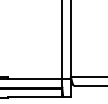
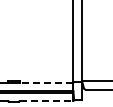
line: (35, 78) -> (46, 82), solid -> dashed
line: (35, 97) -> (46, 101), solid -> dashed

